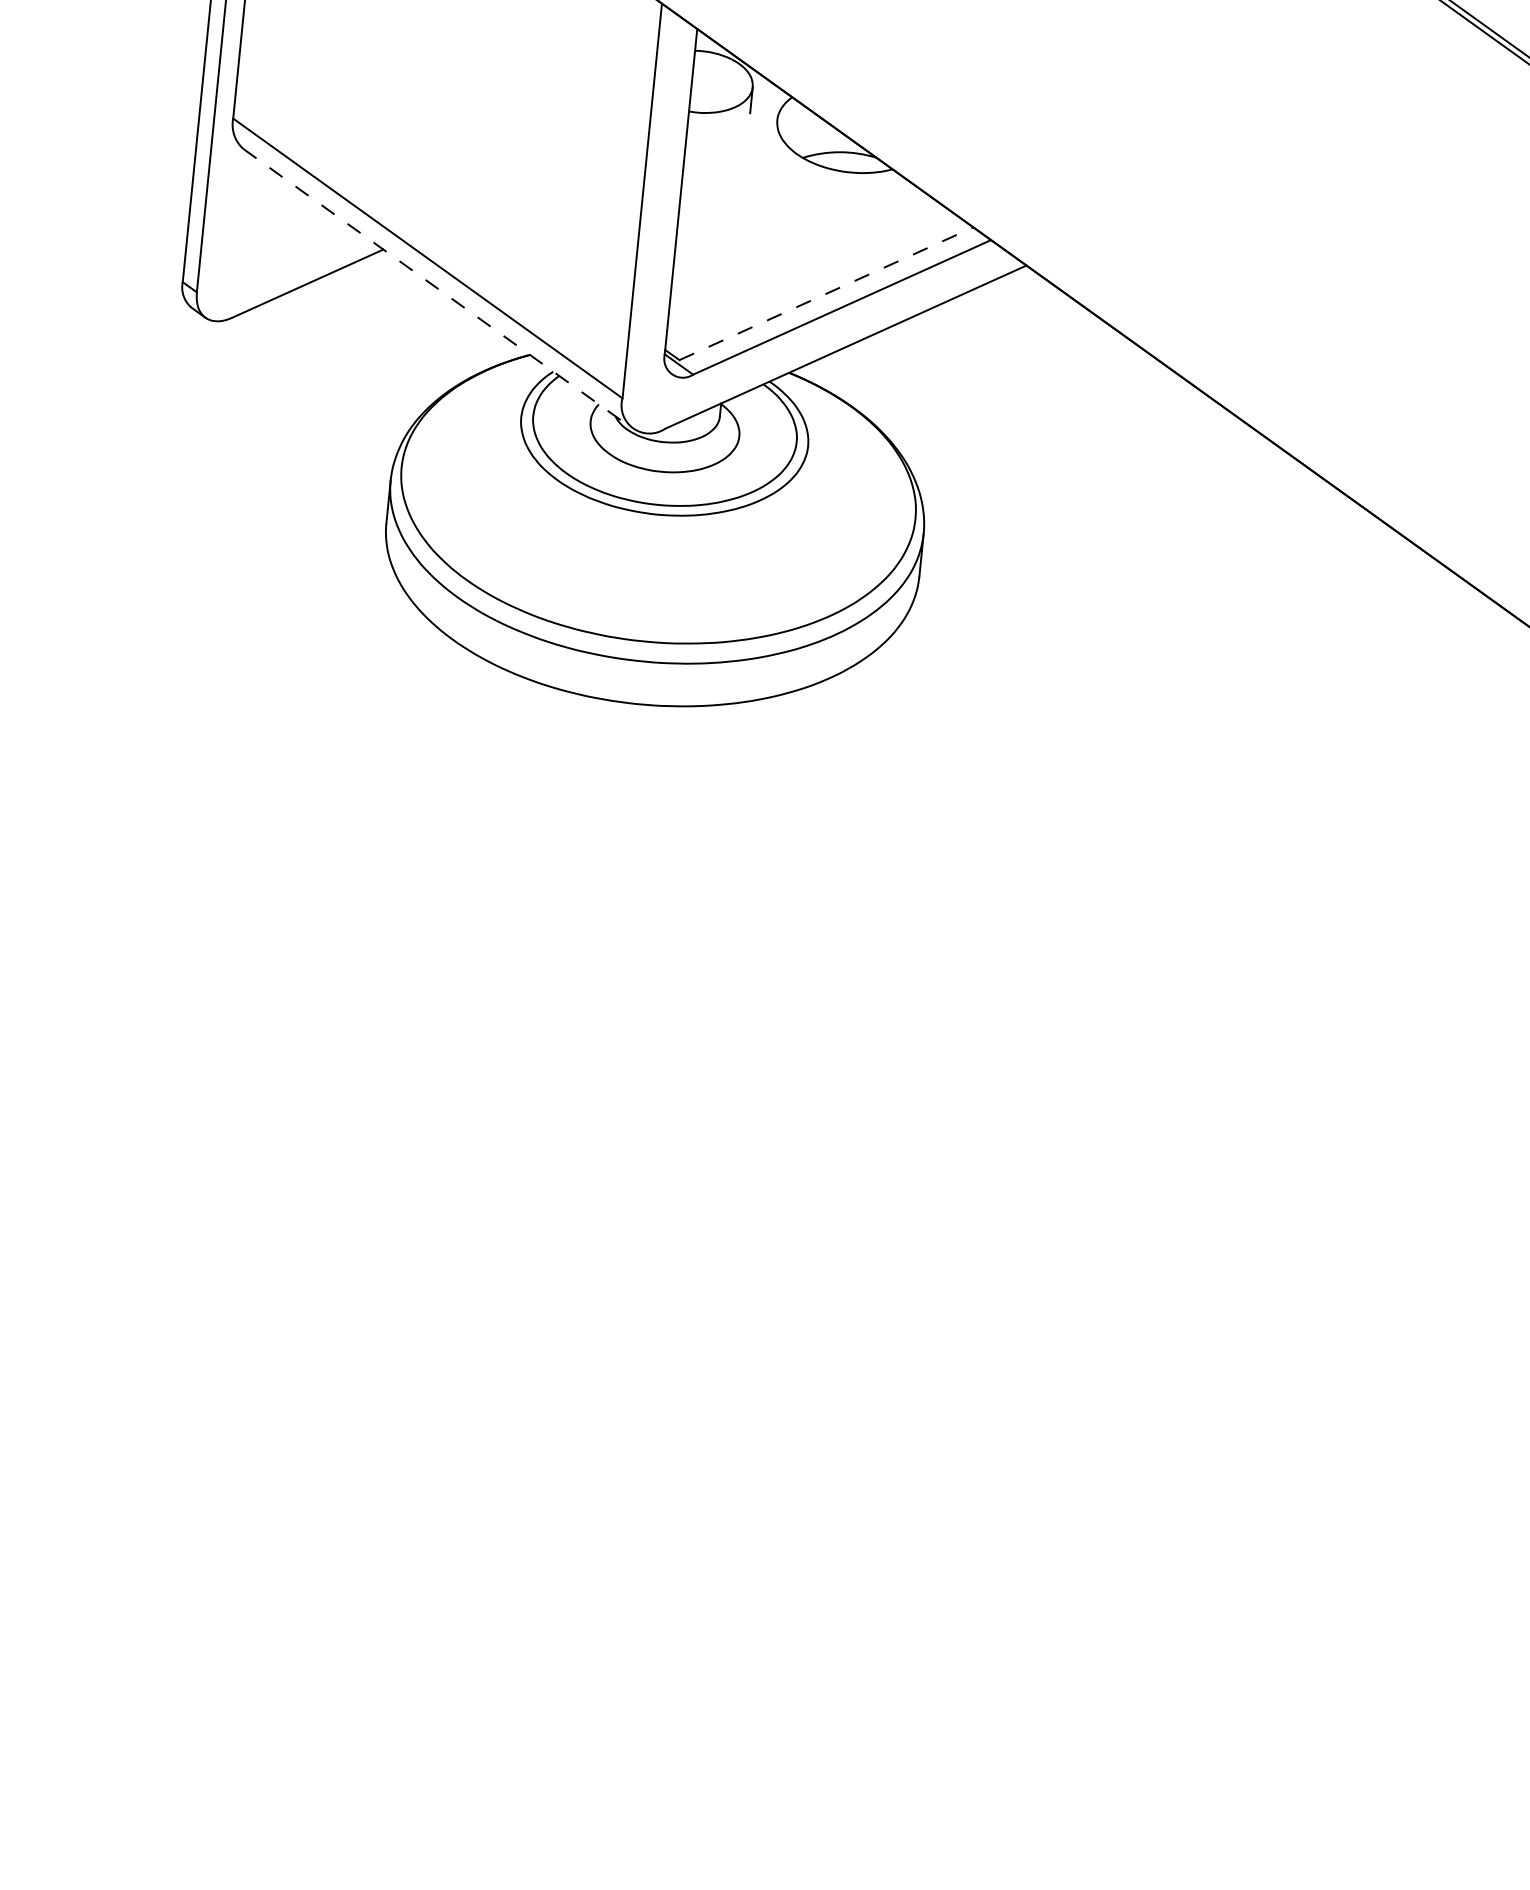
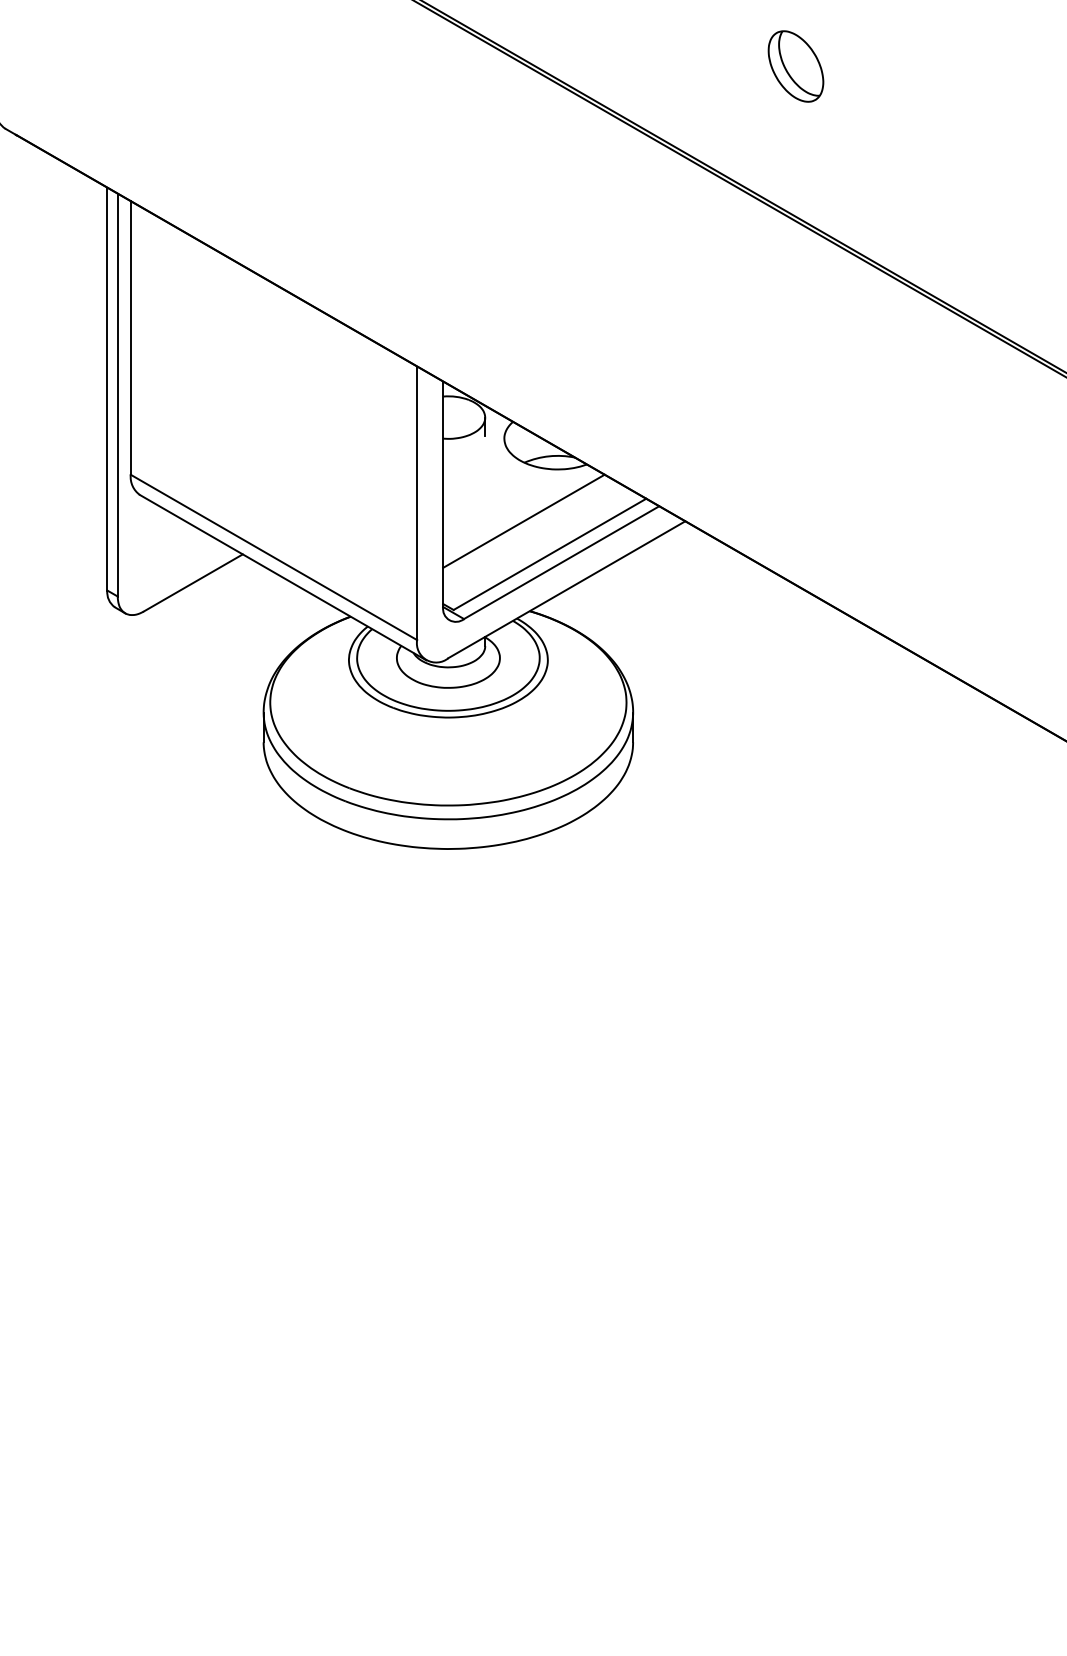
line: (793, 241) -> (523, 520), added
line: (438, 288) -> (283, 577), dashed -> solid
line: (827, 294) -> (550, 554), dashed -> solid

